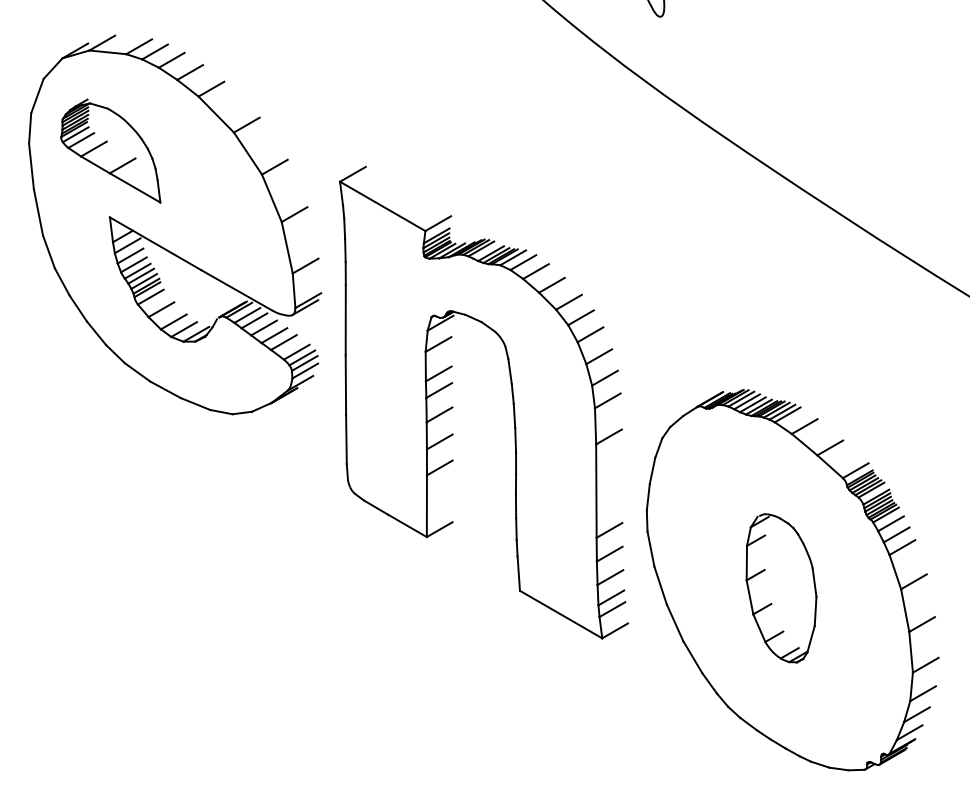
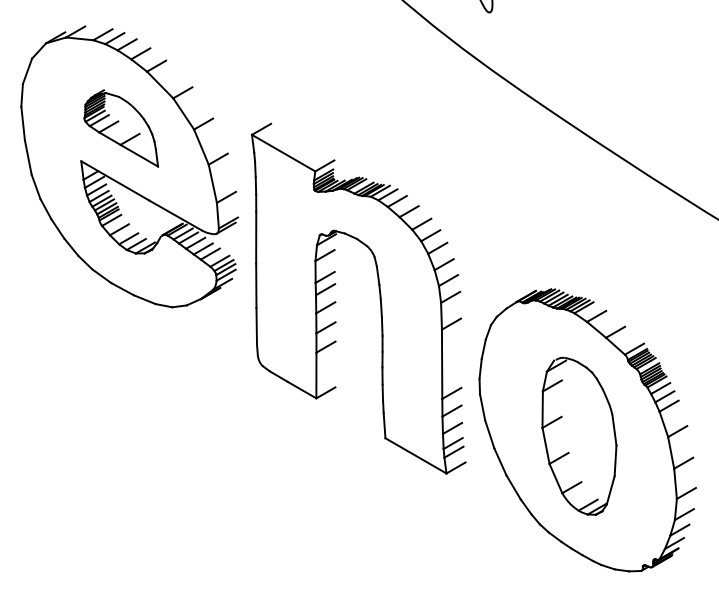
part: (110, 150) -> (121, 127), moved
part: (781, 588) -> (579, 436), size x1.43

